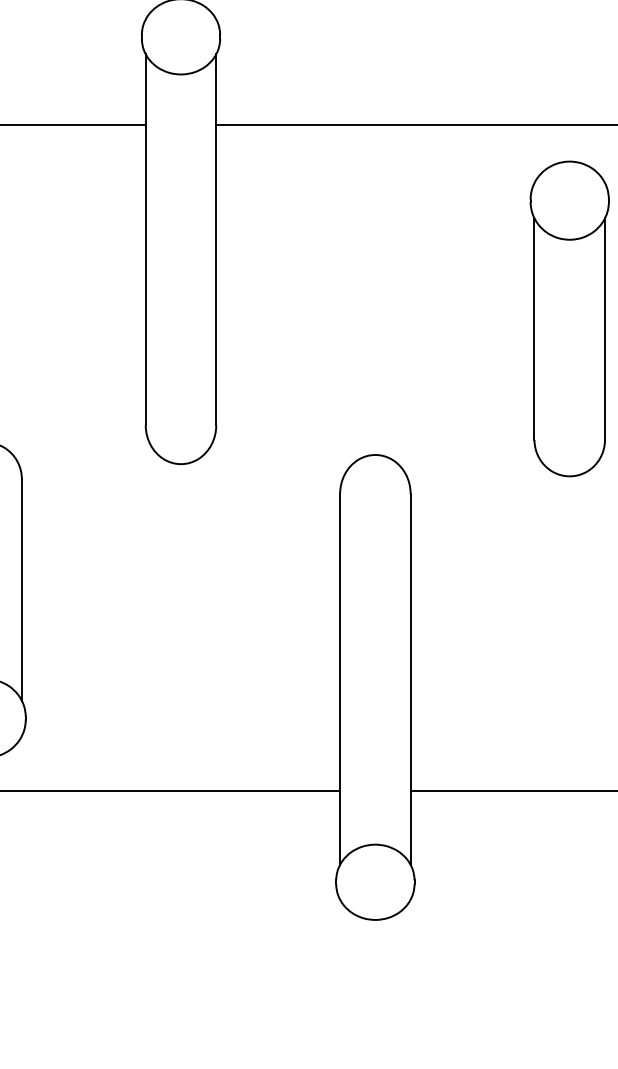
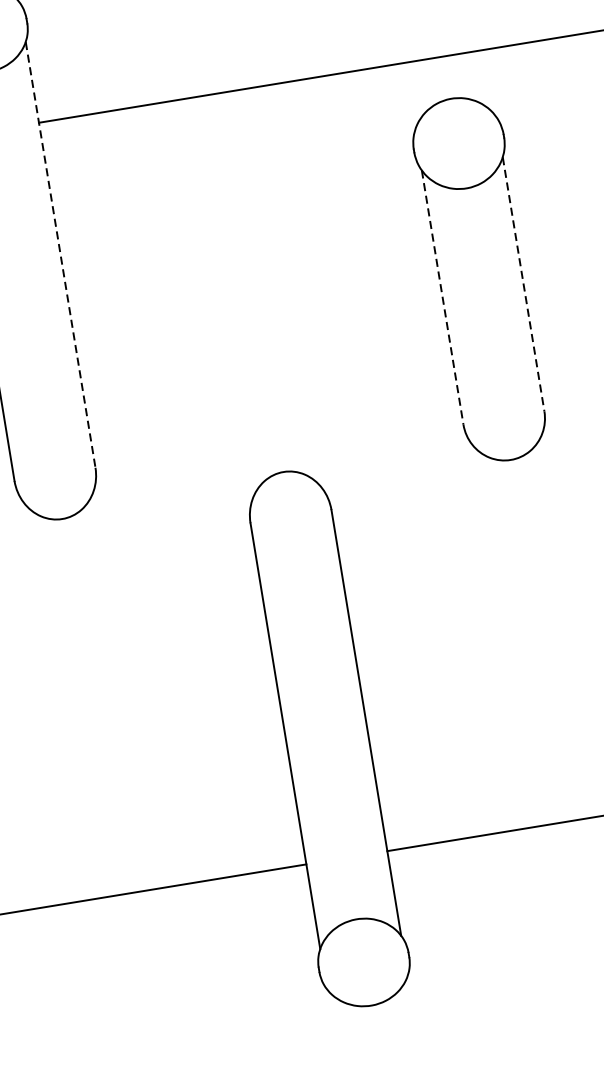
line: (216, 240) -> (61, 255), solid -> dashed
line: (534, 329) -> (442, 298), solid -> dashed
line: (605, 329) -> (524, 284), solid -> dashed

